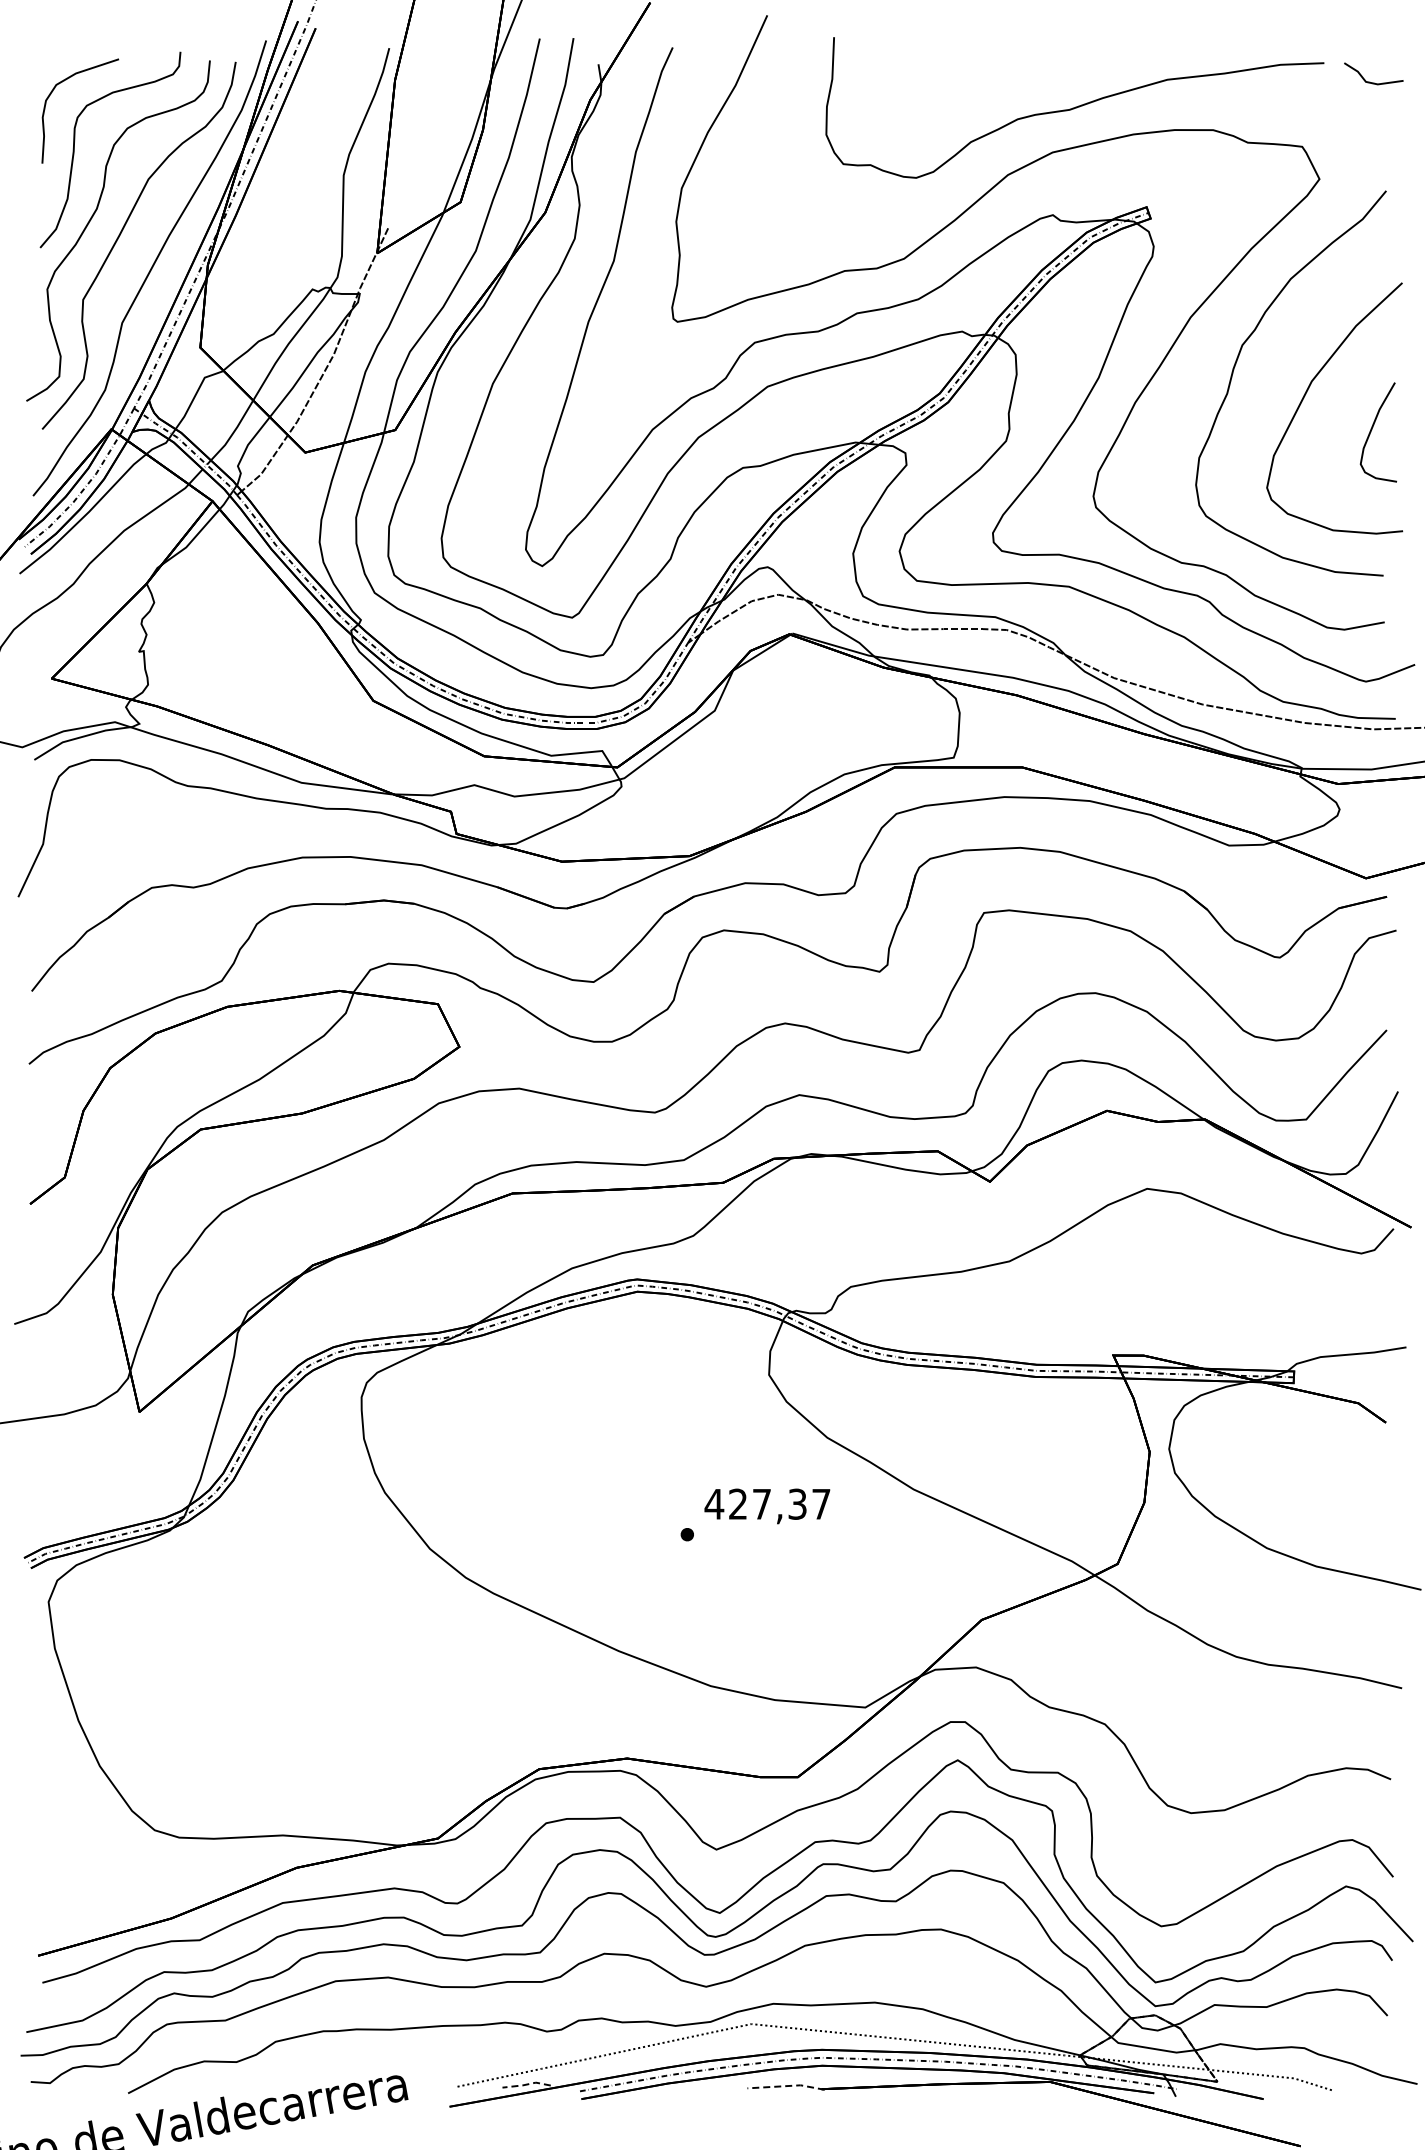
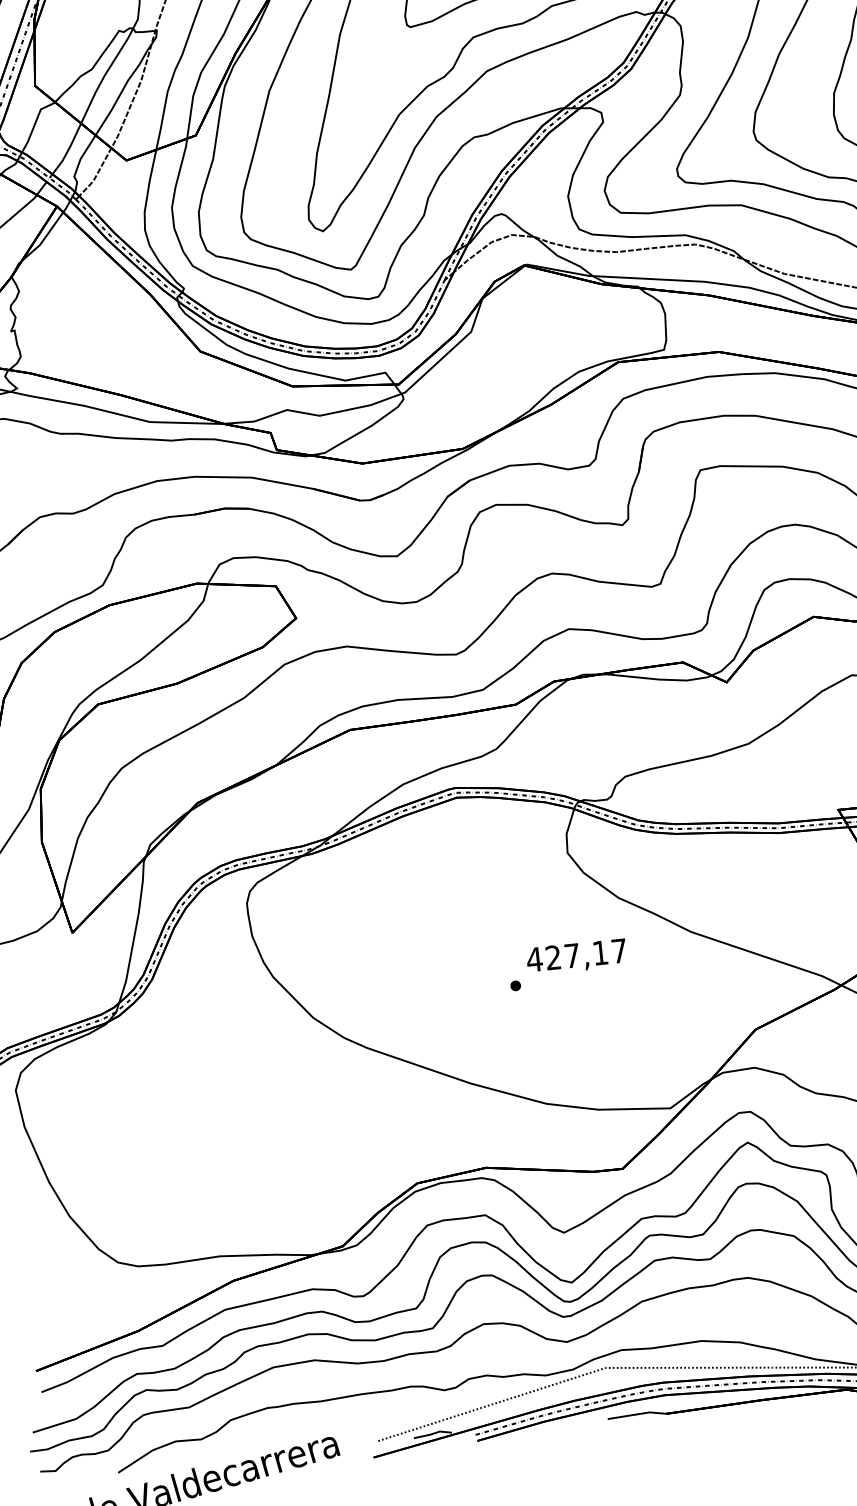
text: (797, 1503) -> (600, 952), 427,37 -> 427,17
line: (526, 2084) -> (432, 1433), dashed -> solid
line: (786, 2086) -> (638, 1414), dashed -> solid

